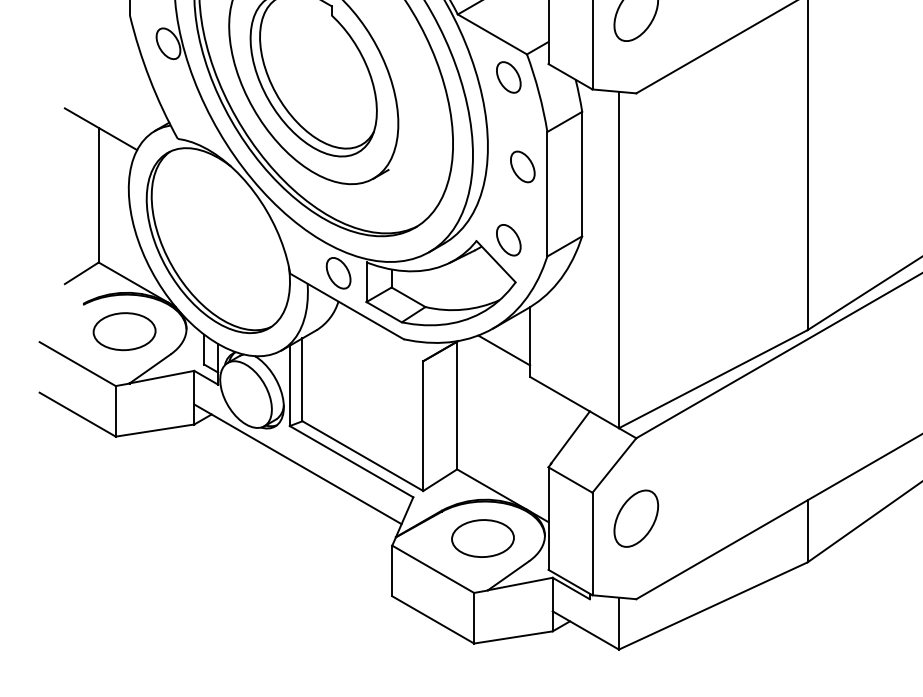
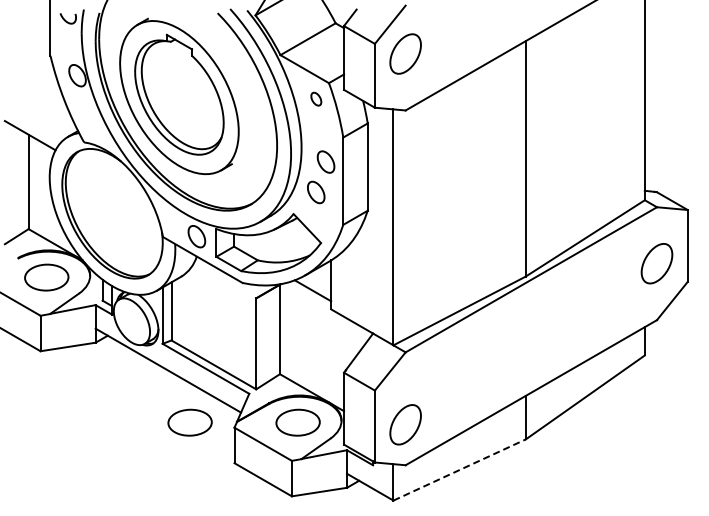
part: (509, 76) -> (316, 98), size x0.6
part: (509, 240) -> (316, 192), moved
part: (636, 518) -> (405, 424), moved
part: (328, 538) -> (189, 422), added
line: (713, 606) -> (459, 470), solid -> dashed

